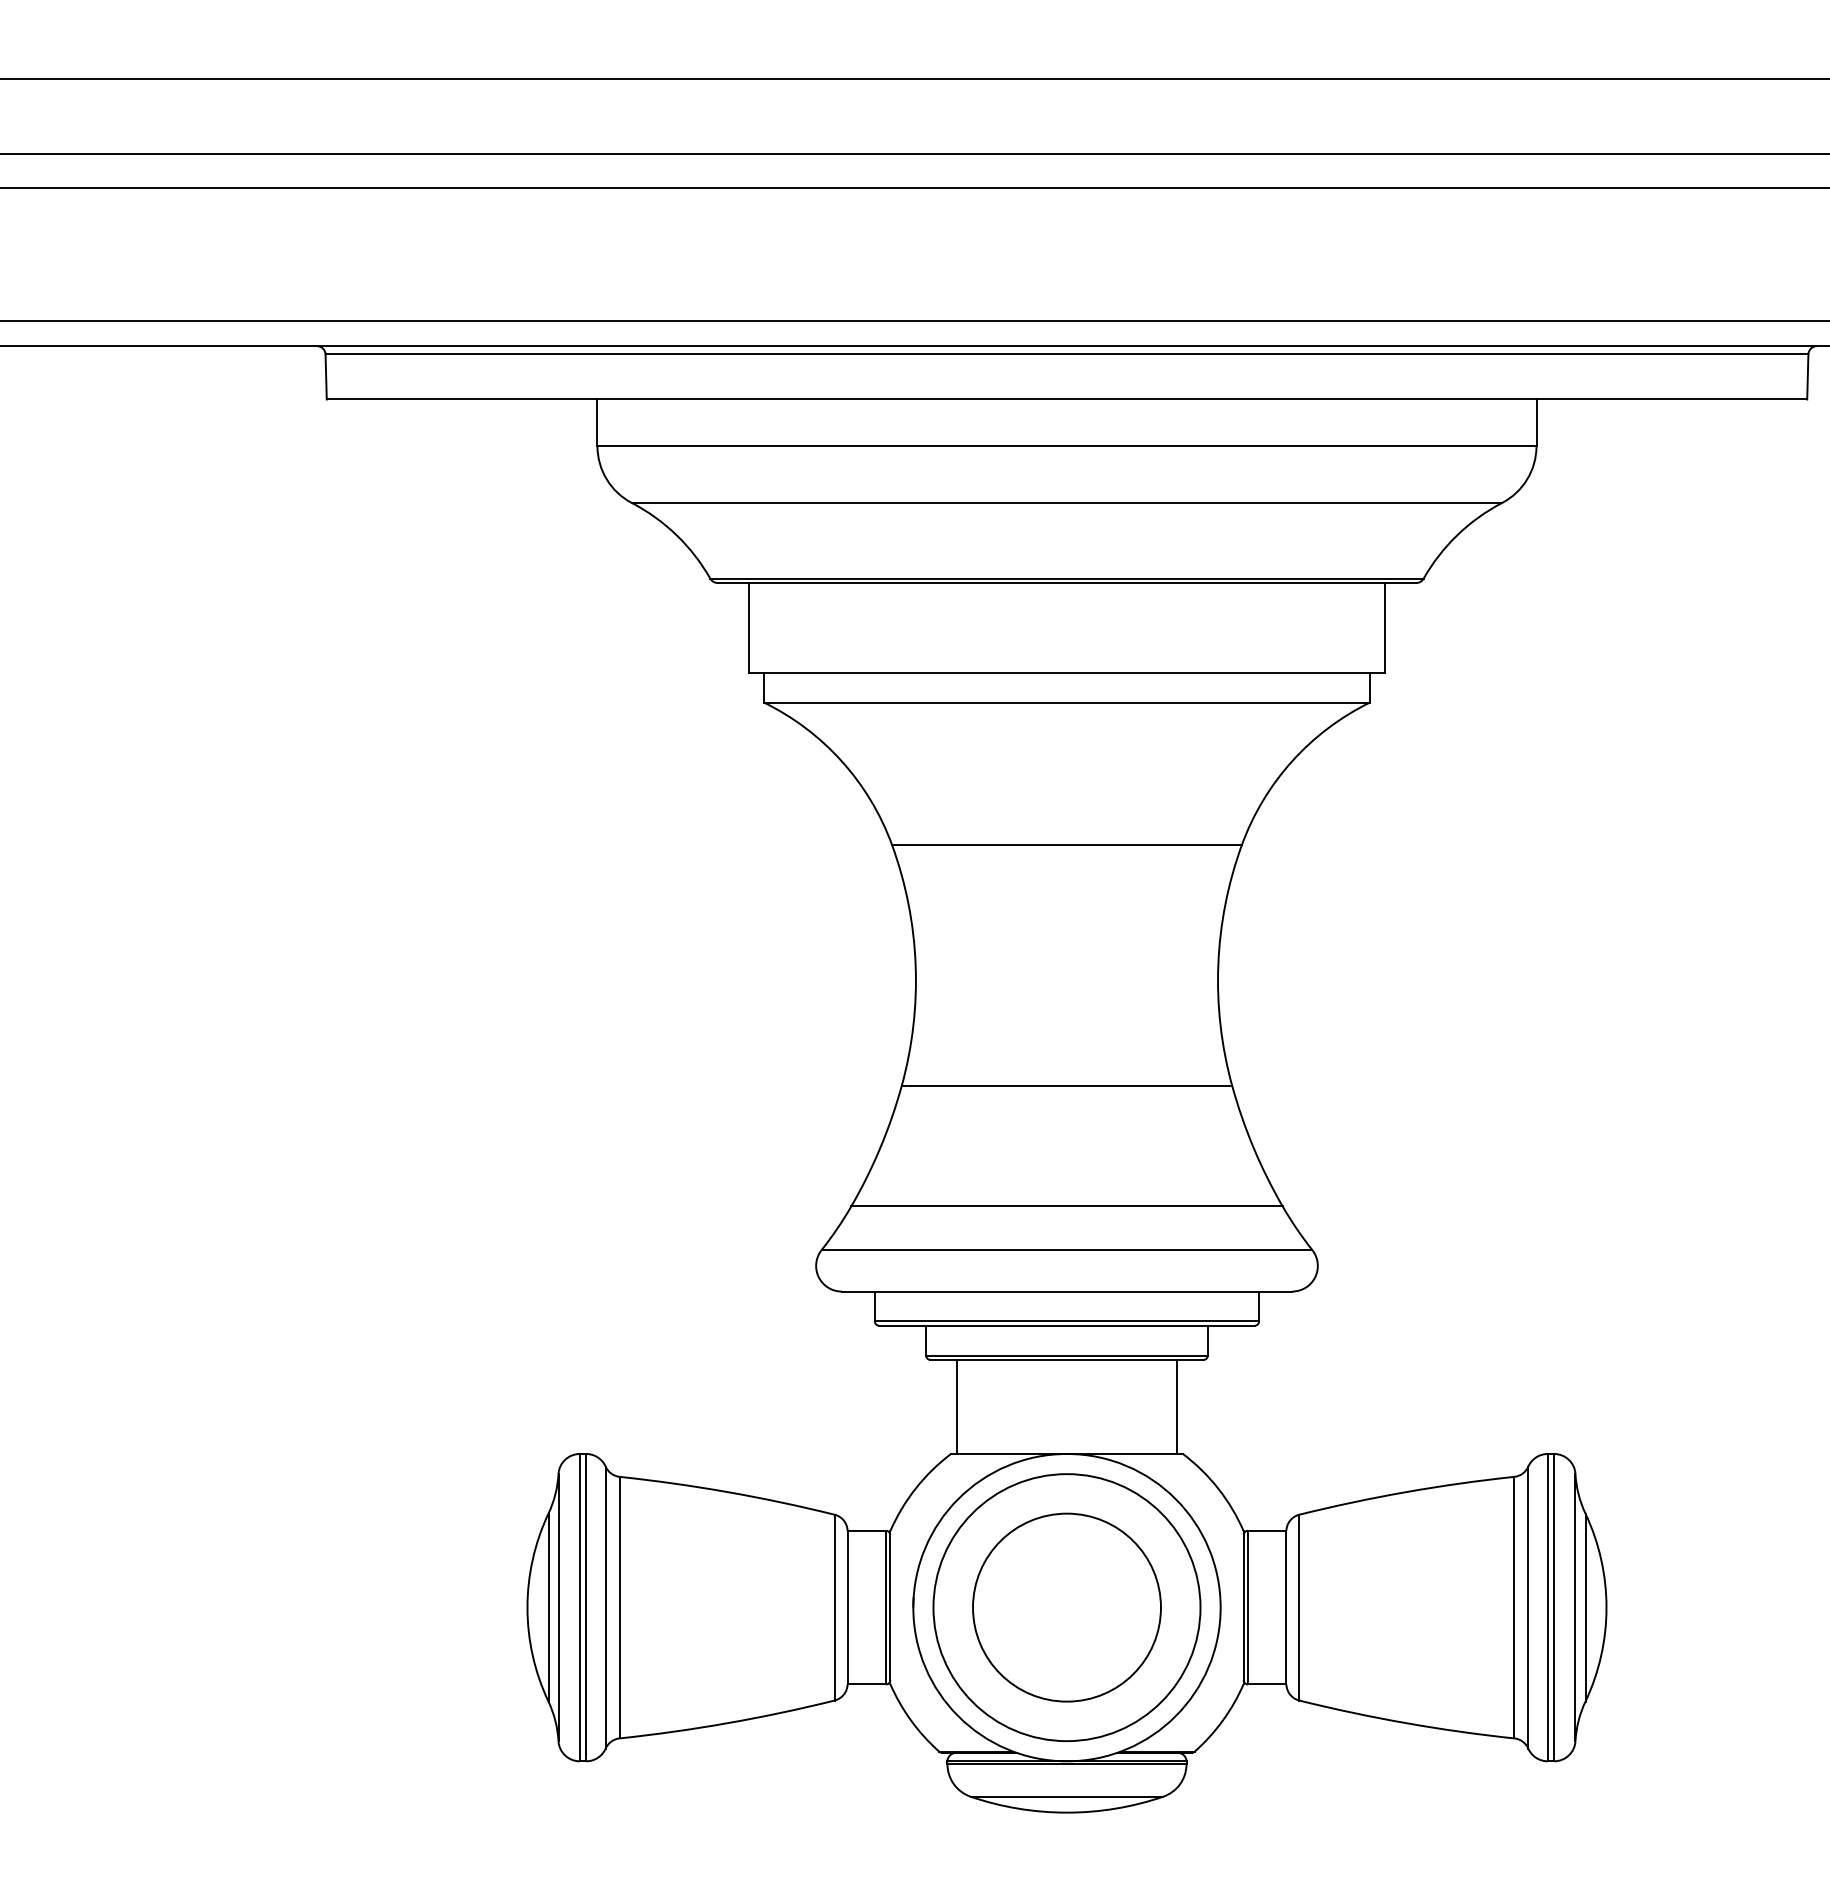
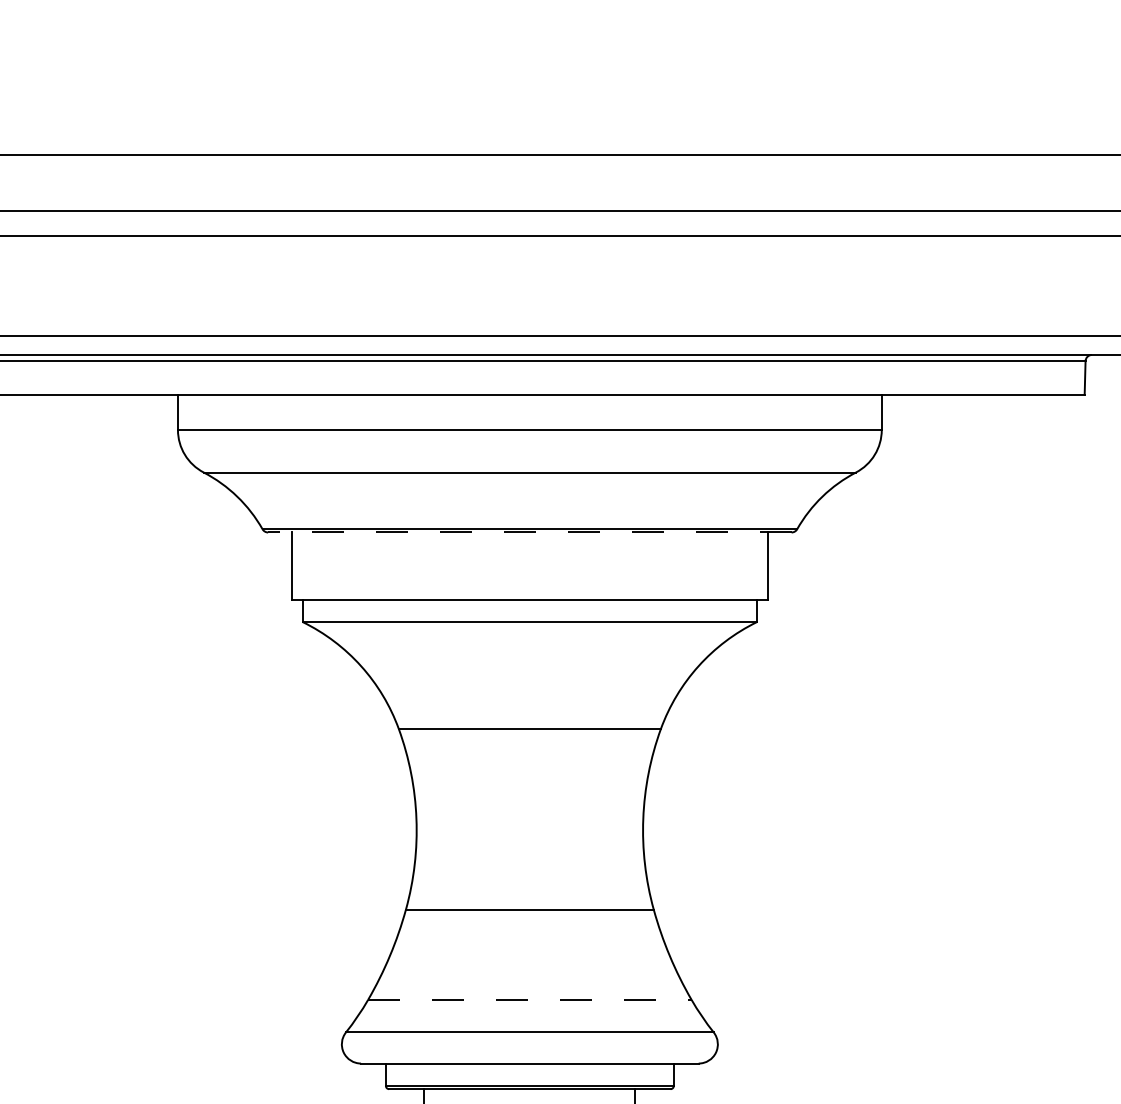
line: (1066, 583) -> (529, 532), solid -> dashed
line: (1067, 1206) -> (530, 999), solid -> dashed

